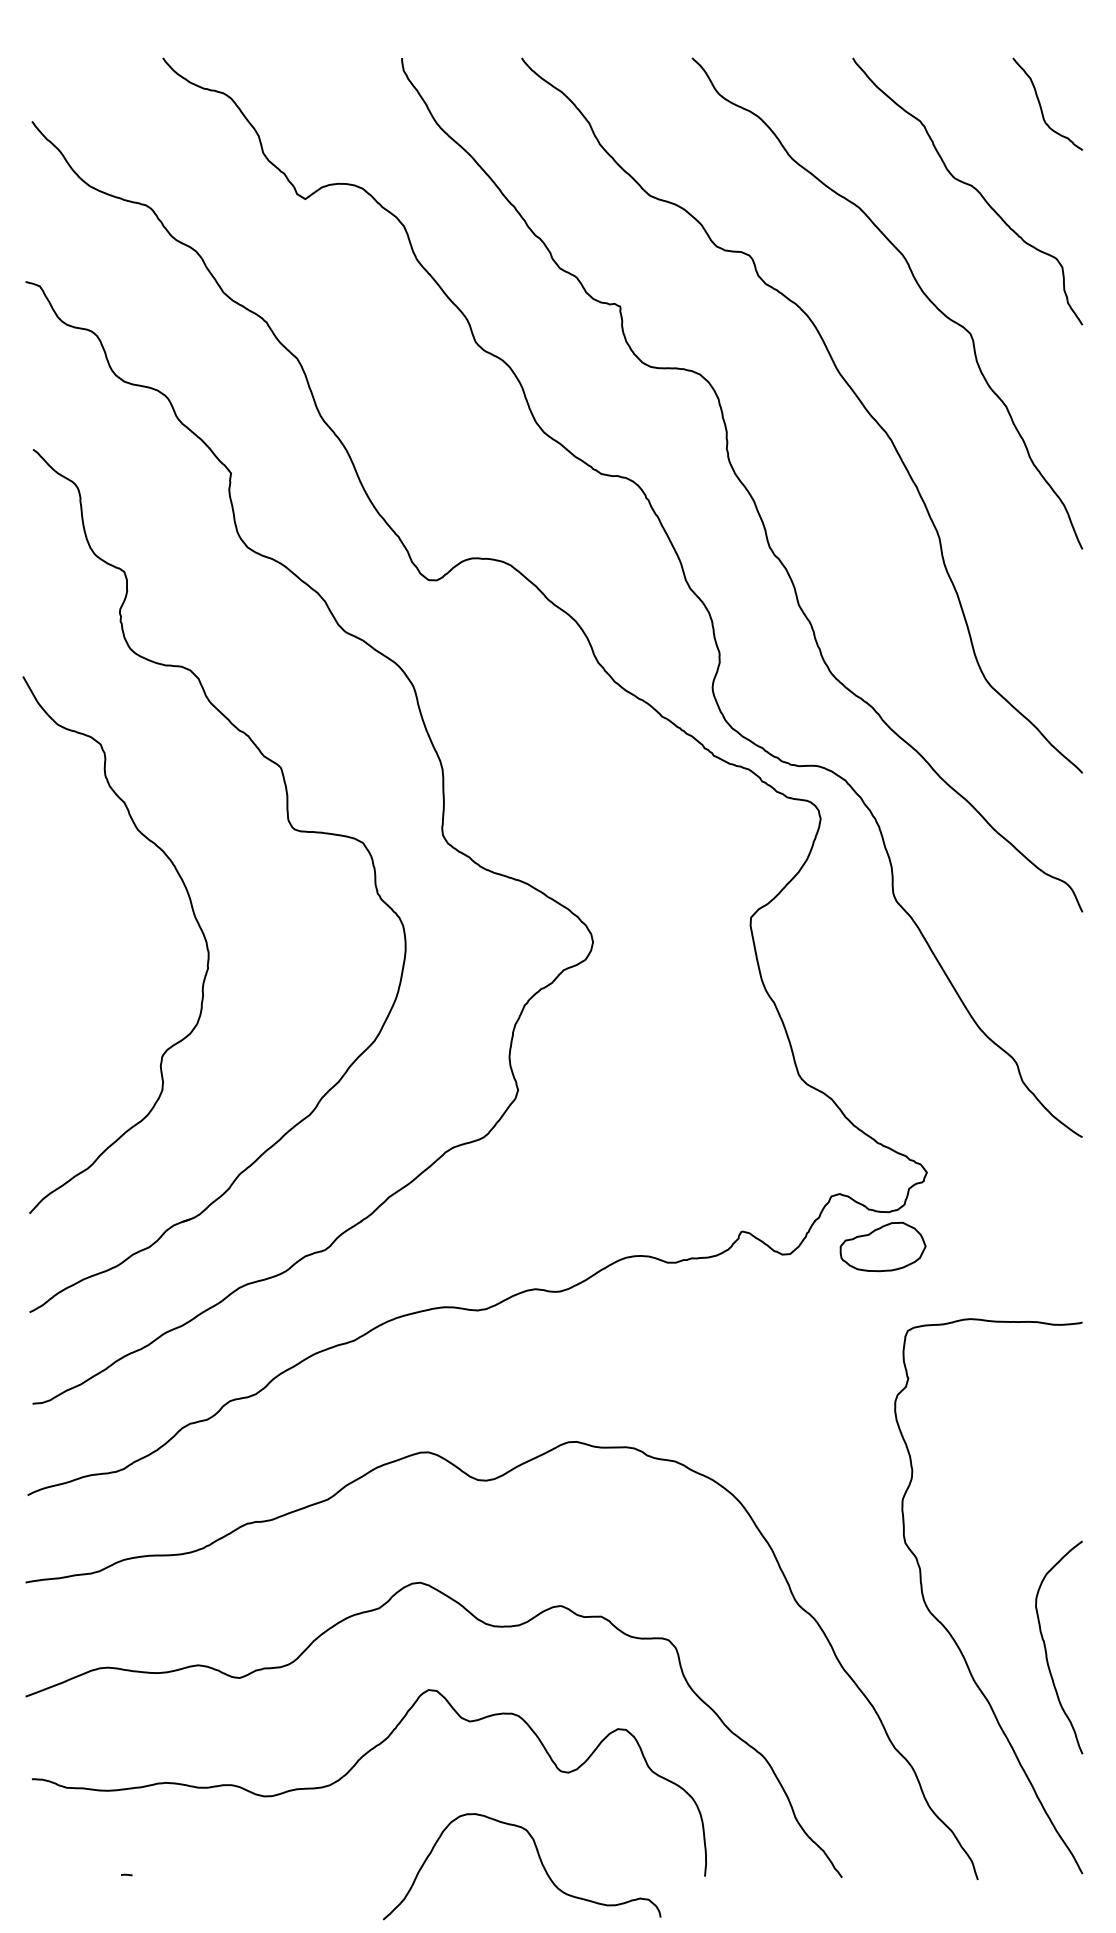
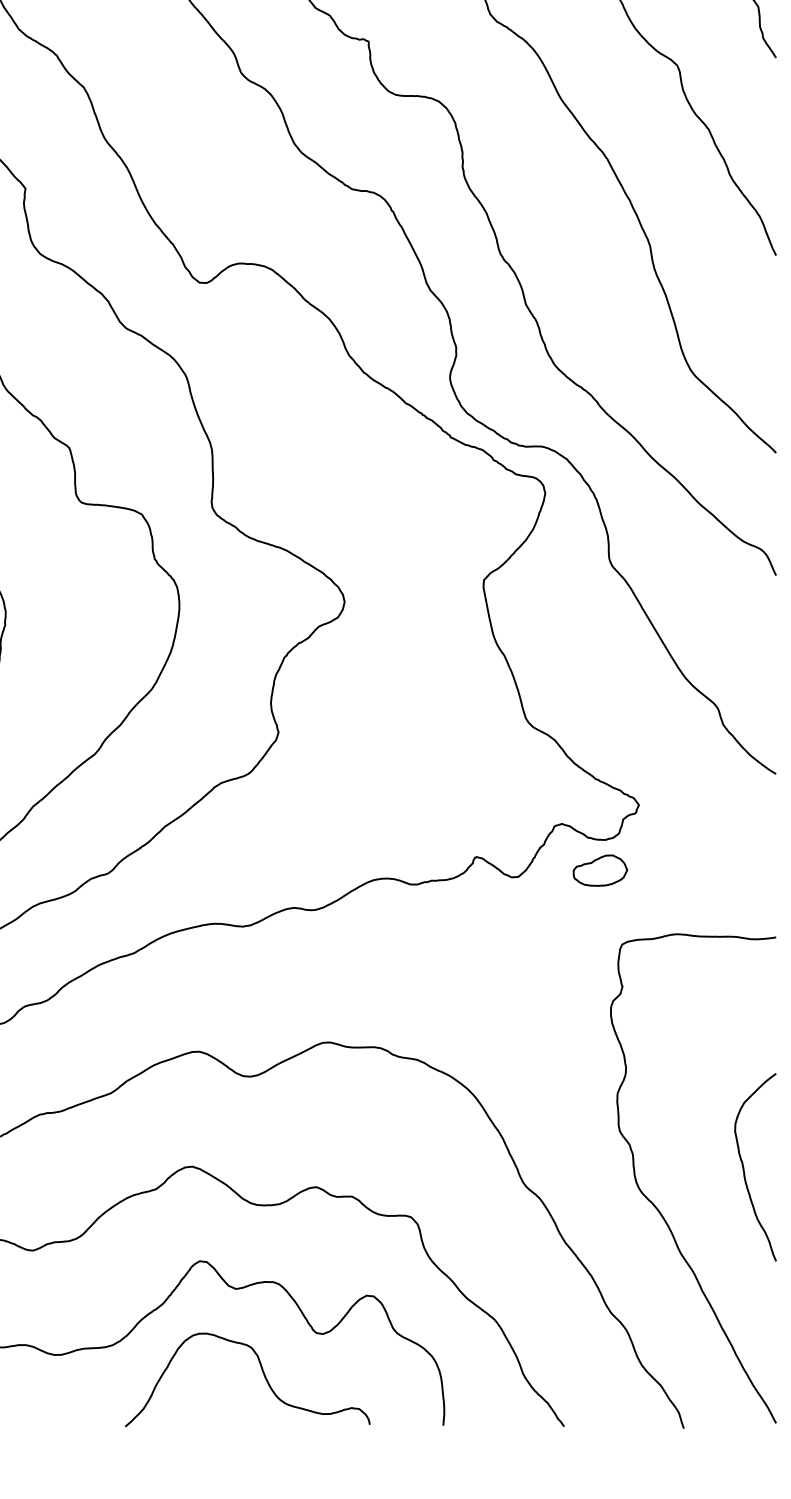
part: (883, 1246) -> (600, 870), size x0.71
curve: (1046, 1647) -> (744, 1167), moved
curve: (538, 1857) -> (262, 1371), moved

